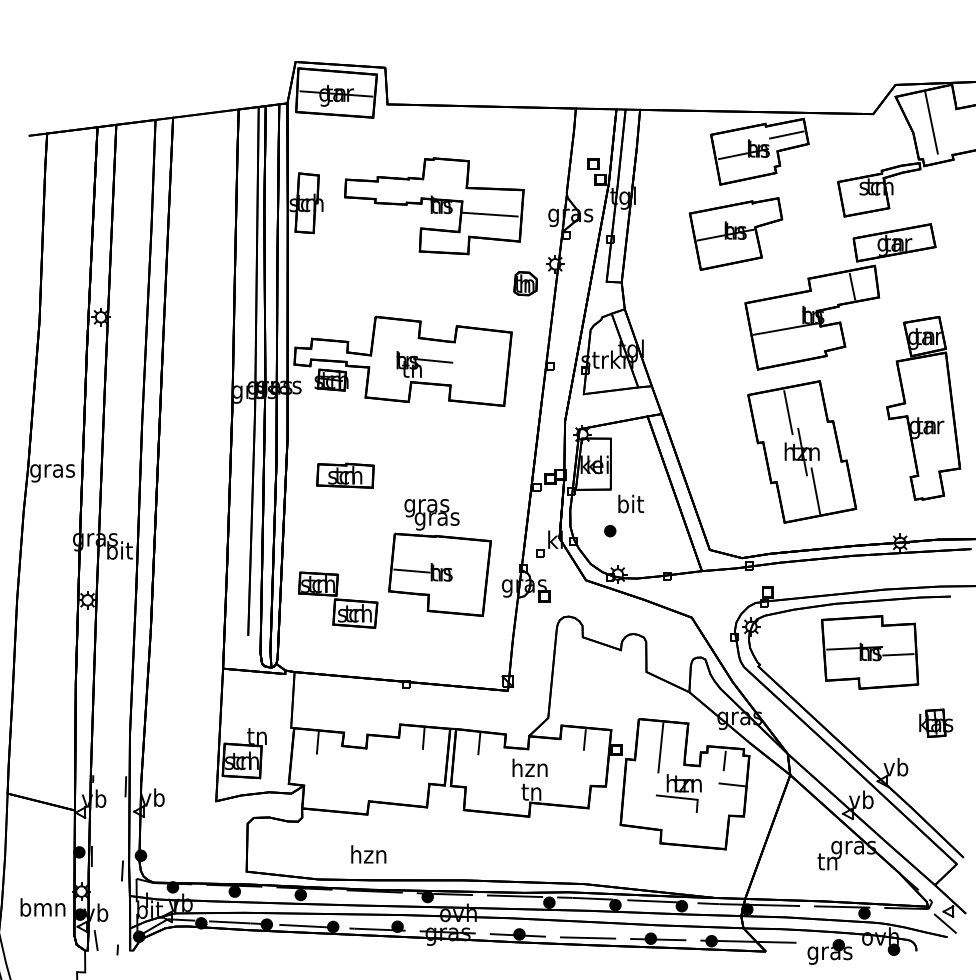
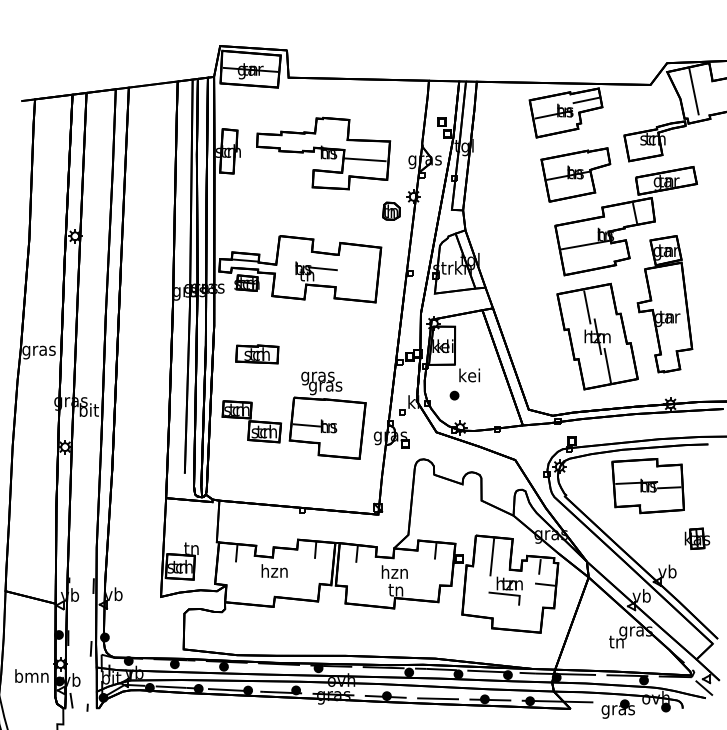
part: (735, 233) -> (575, 174), moved
line: (329, 349) -> (245, 260), added
part: (923, 407) -> (664, 303), moved
text: (630, 503) -> (469, 375), bit -> kei
part: (338, 599) -> (252, 421), moved
text: (368, 854) -> (274, 571), moved

